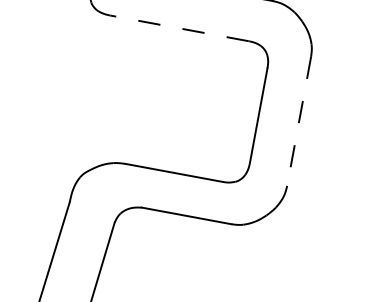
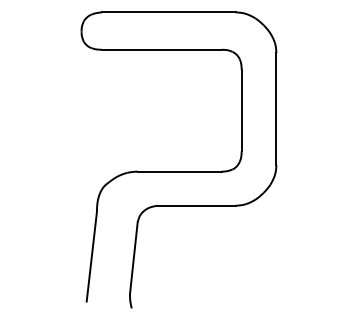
line: (179, 27) -> (161, 49), dashed -> solid
line: (299, 121) -> (276, 109), dashed -> solid

